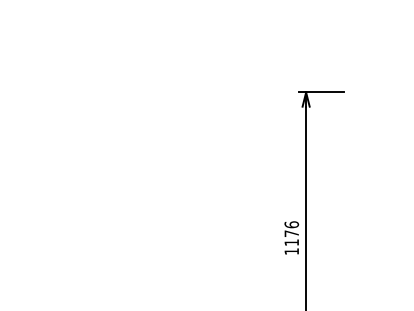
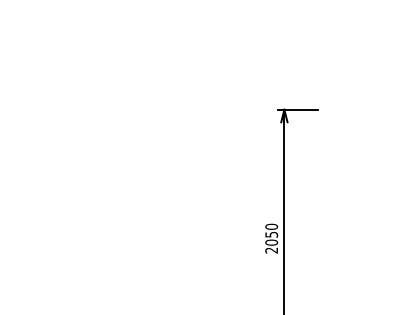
text: (291, 237) -> (271, 238), 1176 -> 2050

